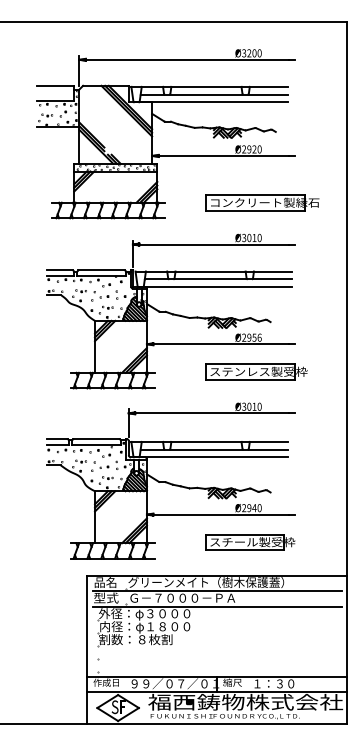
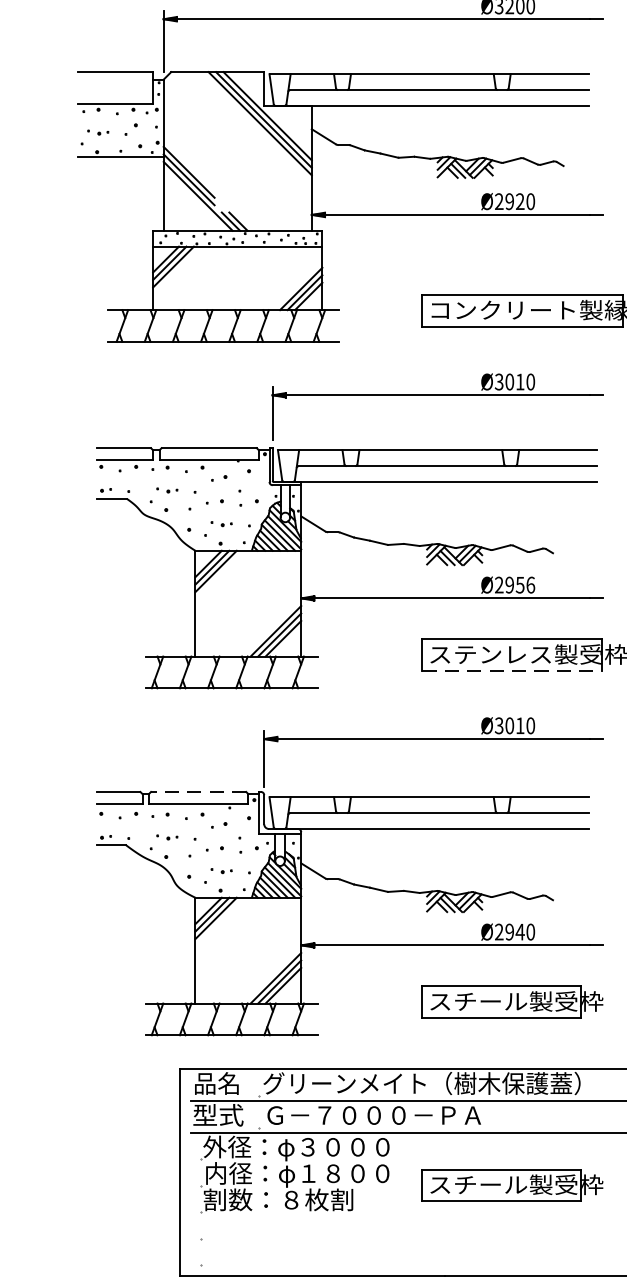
line: (251, 380) -> (514, 672), solid -> dashed
line: (96, 439) -> (198, 792), solid -> dashed
part: (250, 632) -> (512, 1185), added

